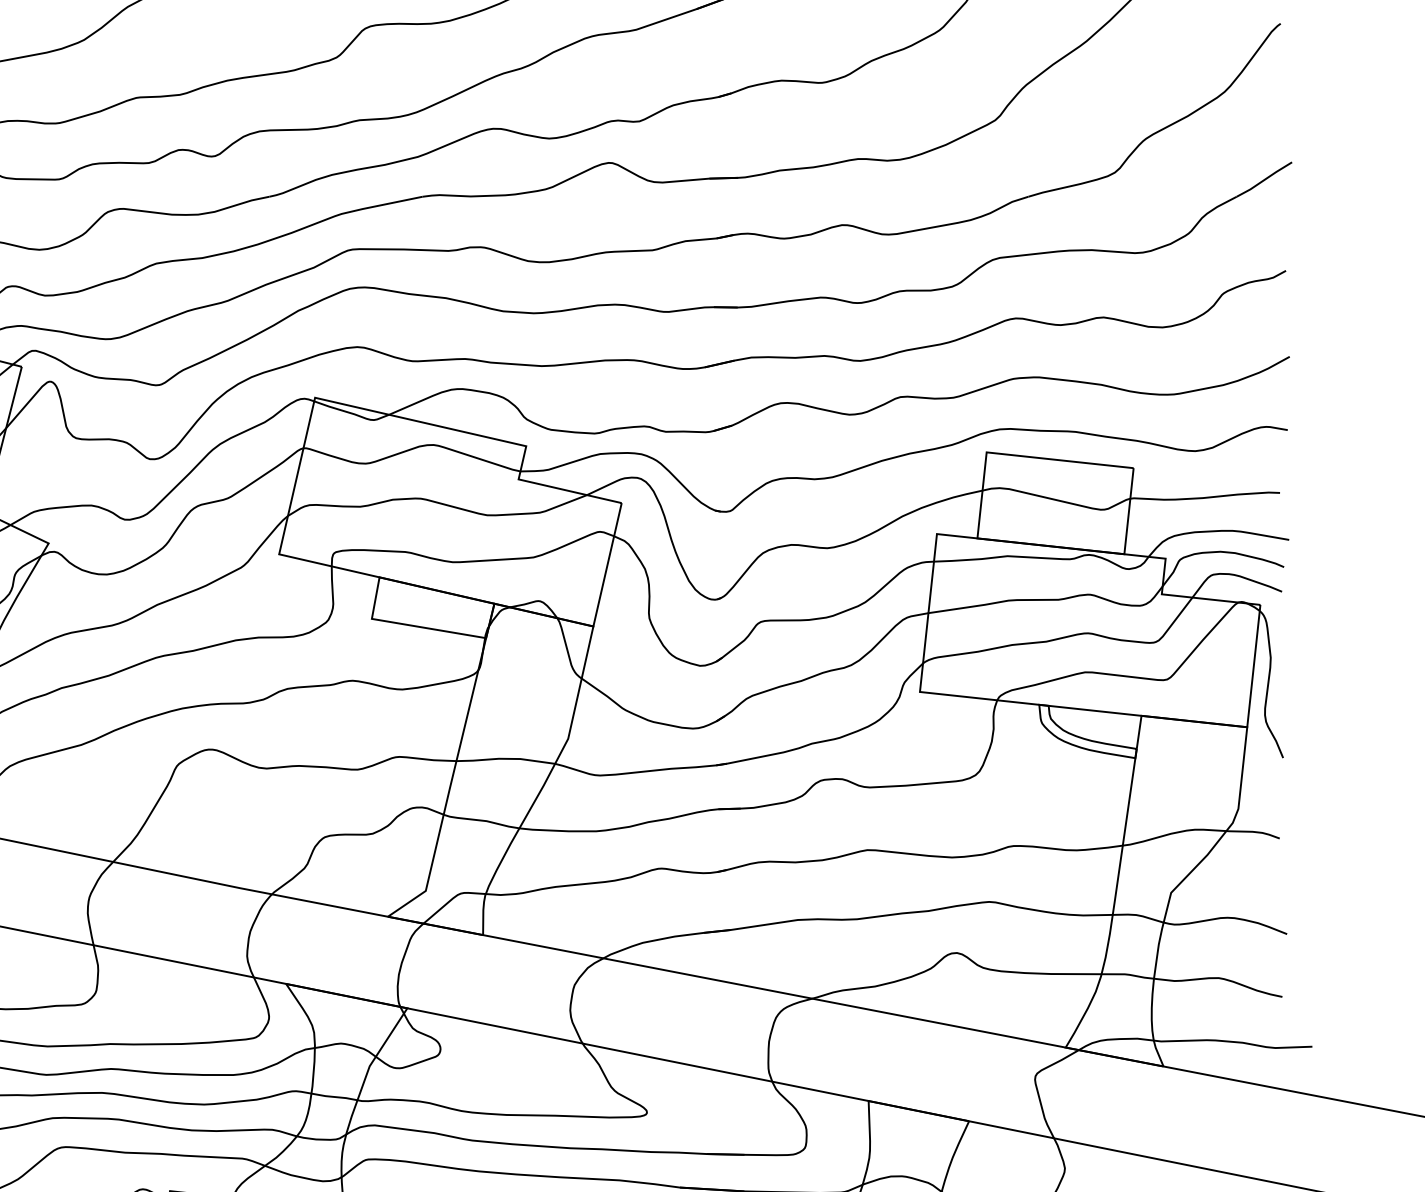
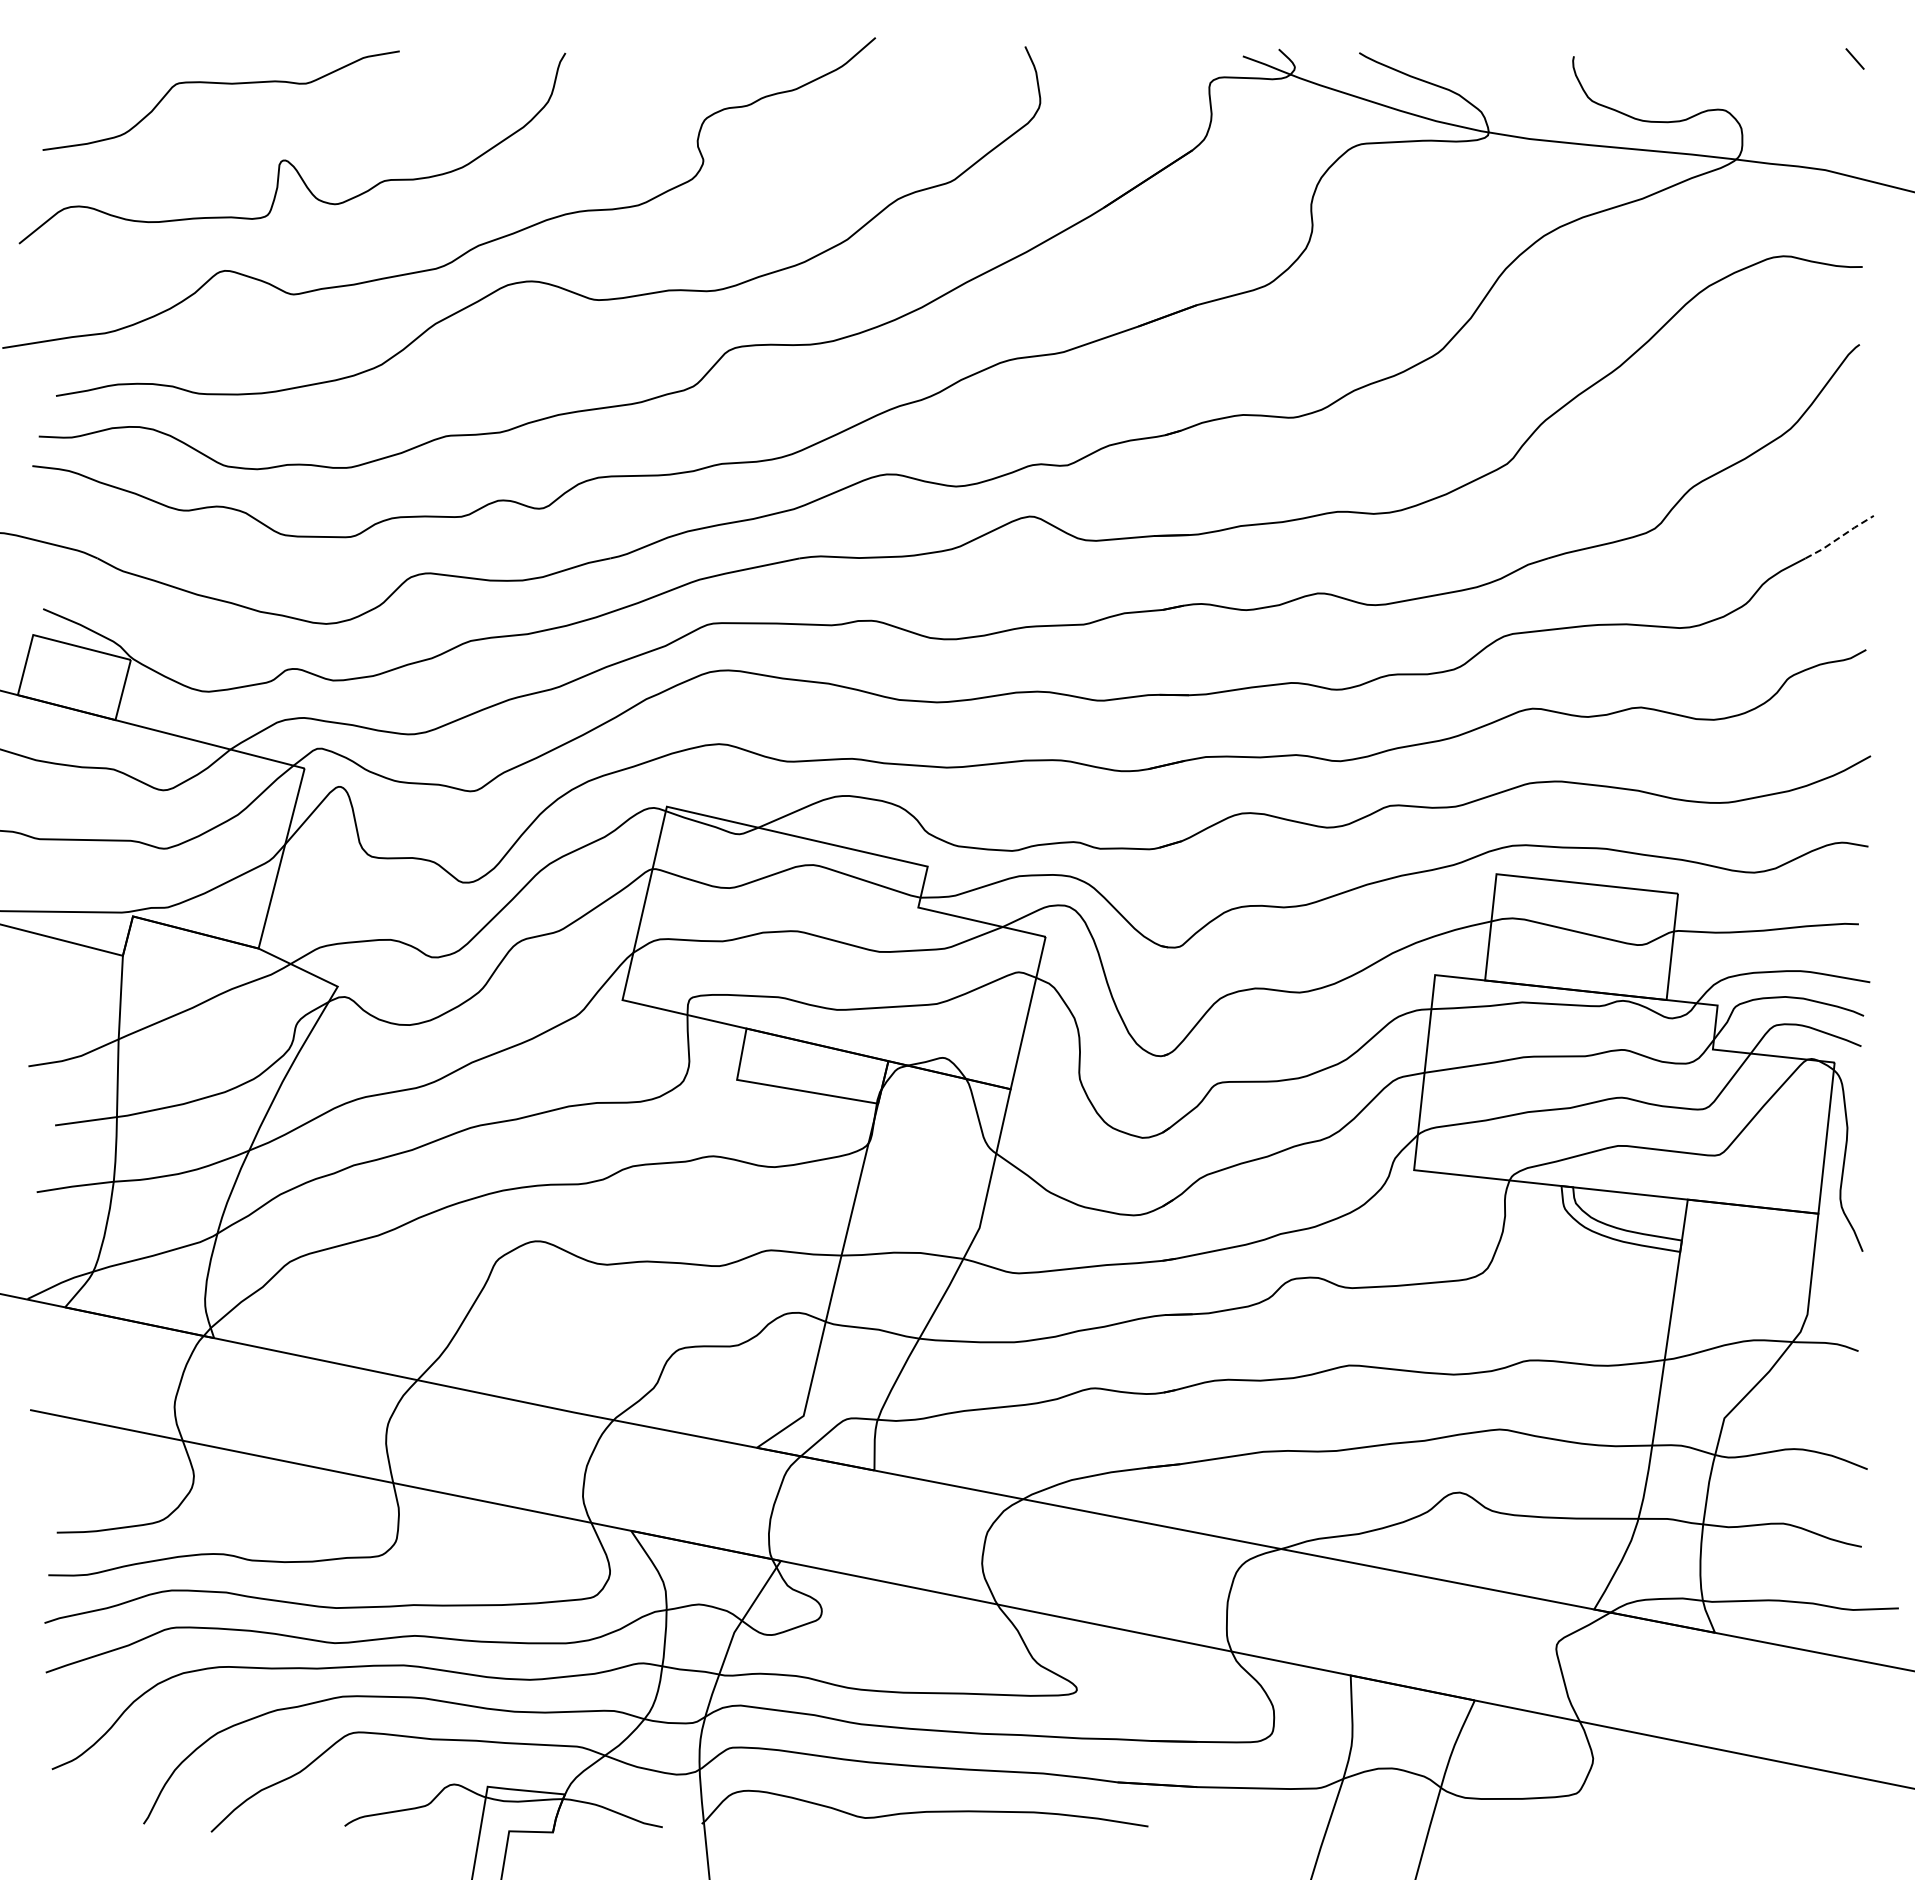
line: (1264, 179) -> (1839, 537), solid -> dashed

